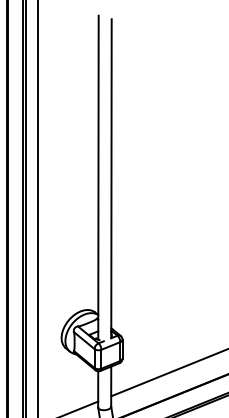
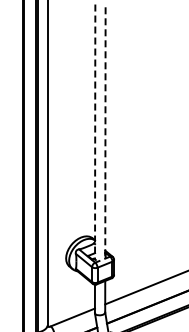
line: (98, 178) -> (95, 132), solid -> dashed
line: (111, 179) -> (105, 133), solid -> dashed

